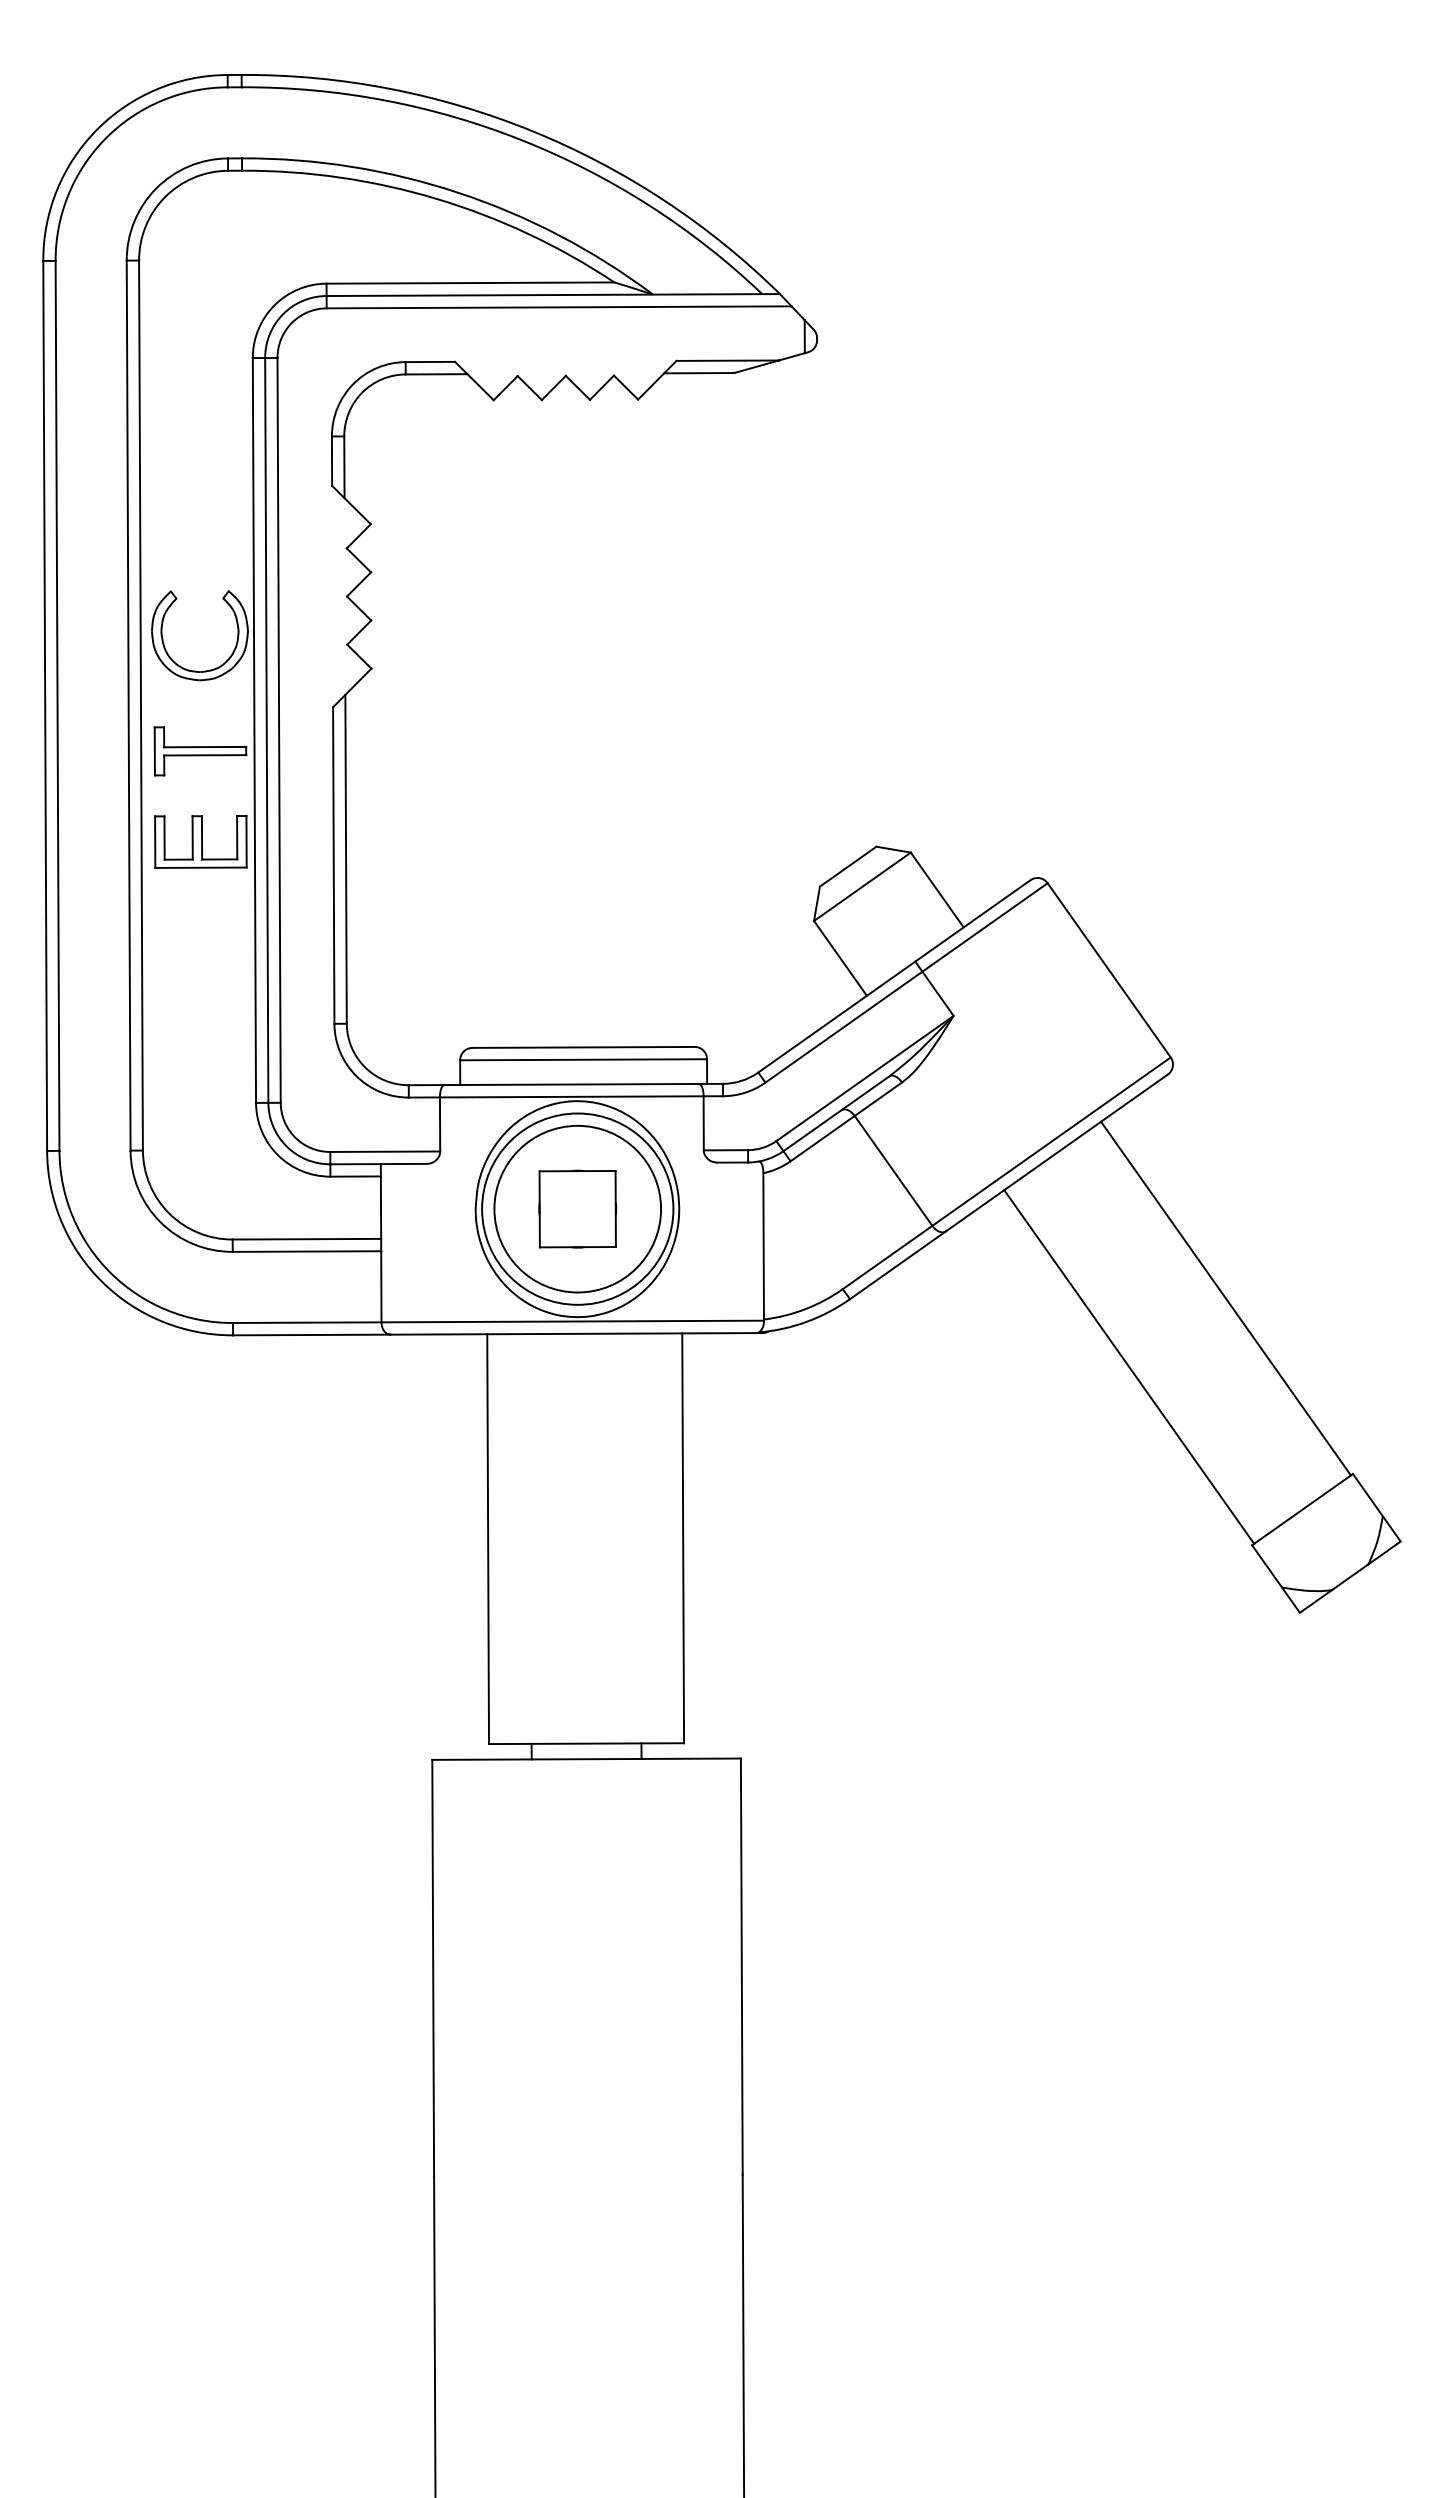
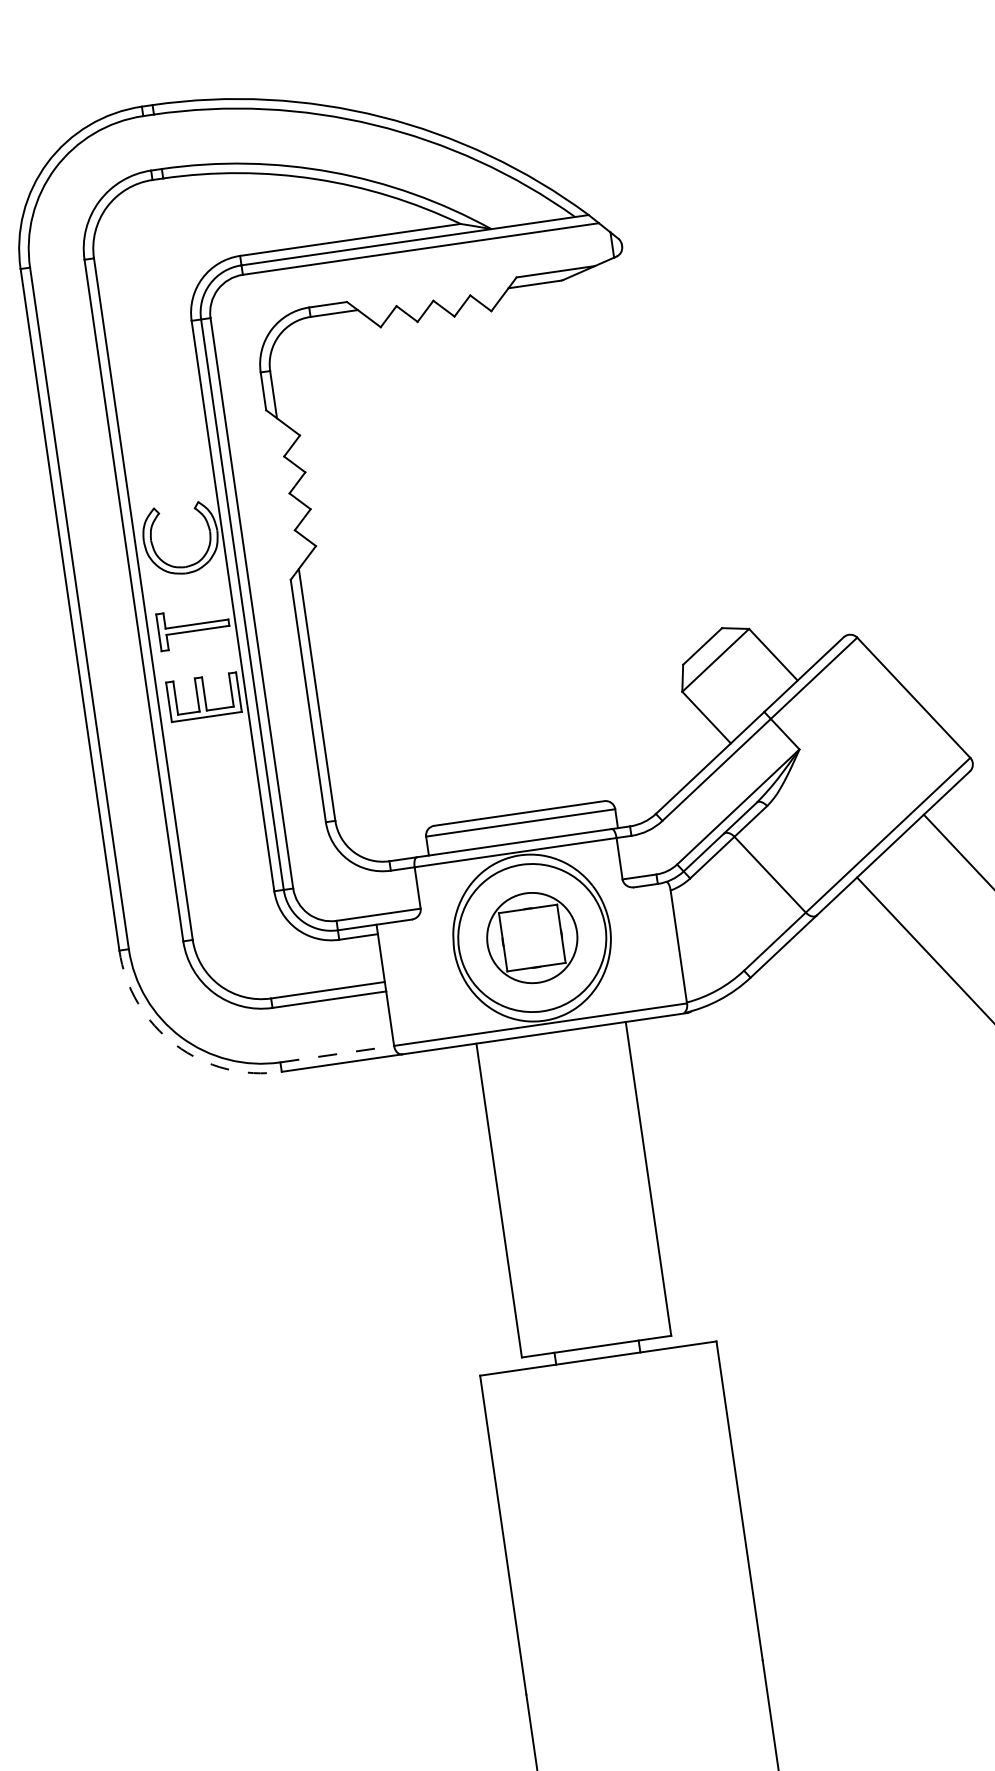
circle: (577, 1208) -> (532, 937), size x0.7
arc: (101, 1281) -> (175, 1044), solid -> dashed
line: (307, 1322) -> (337, 1053), solid -> dashed

